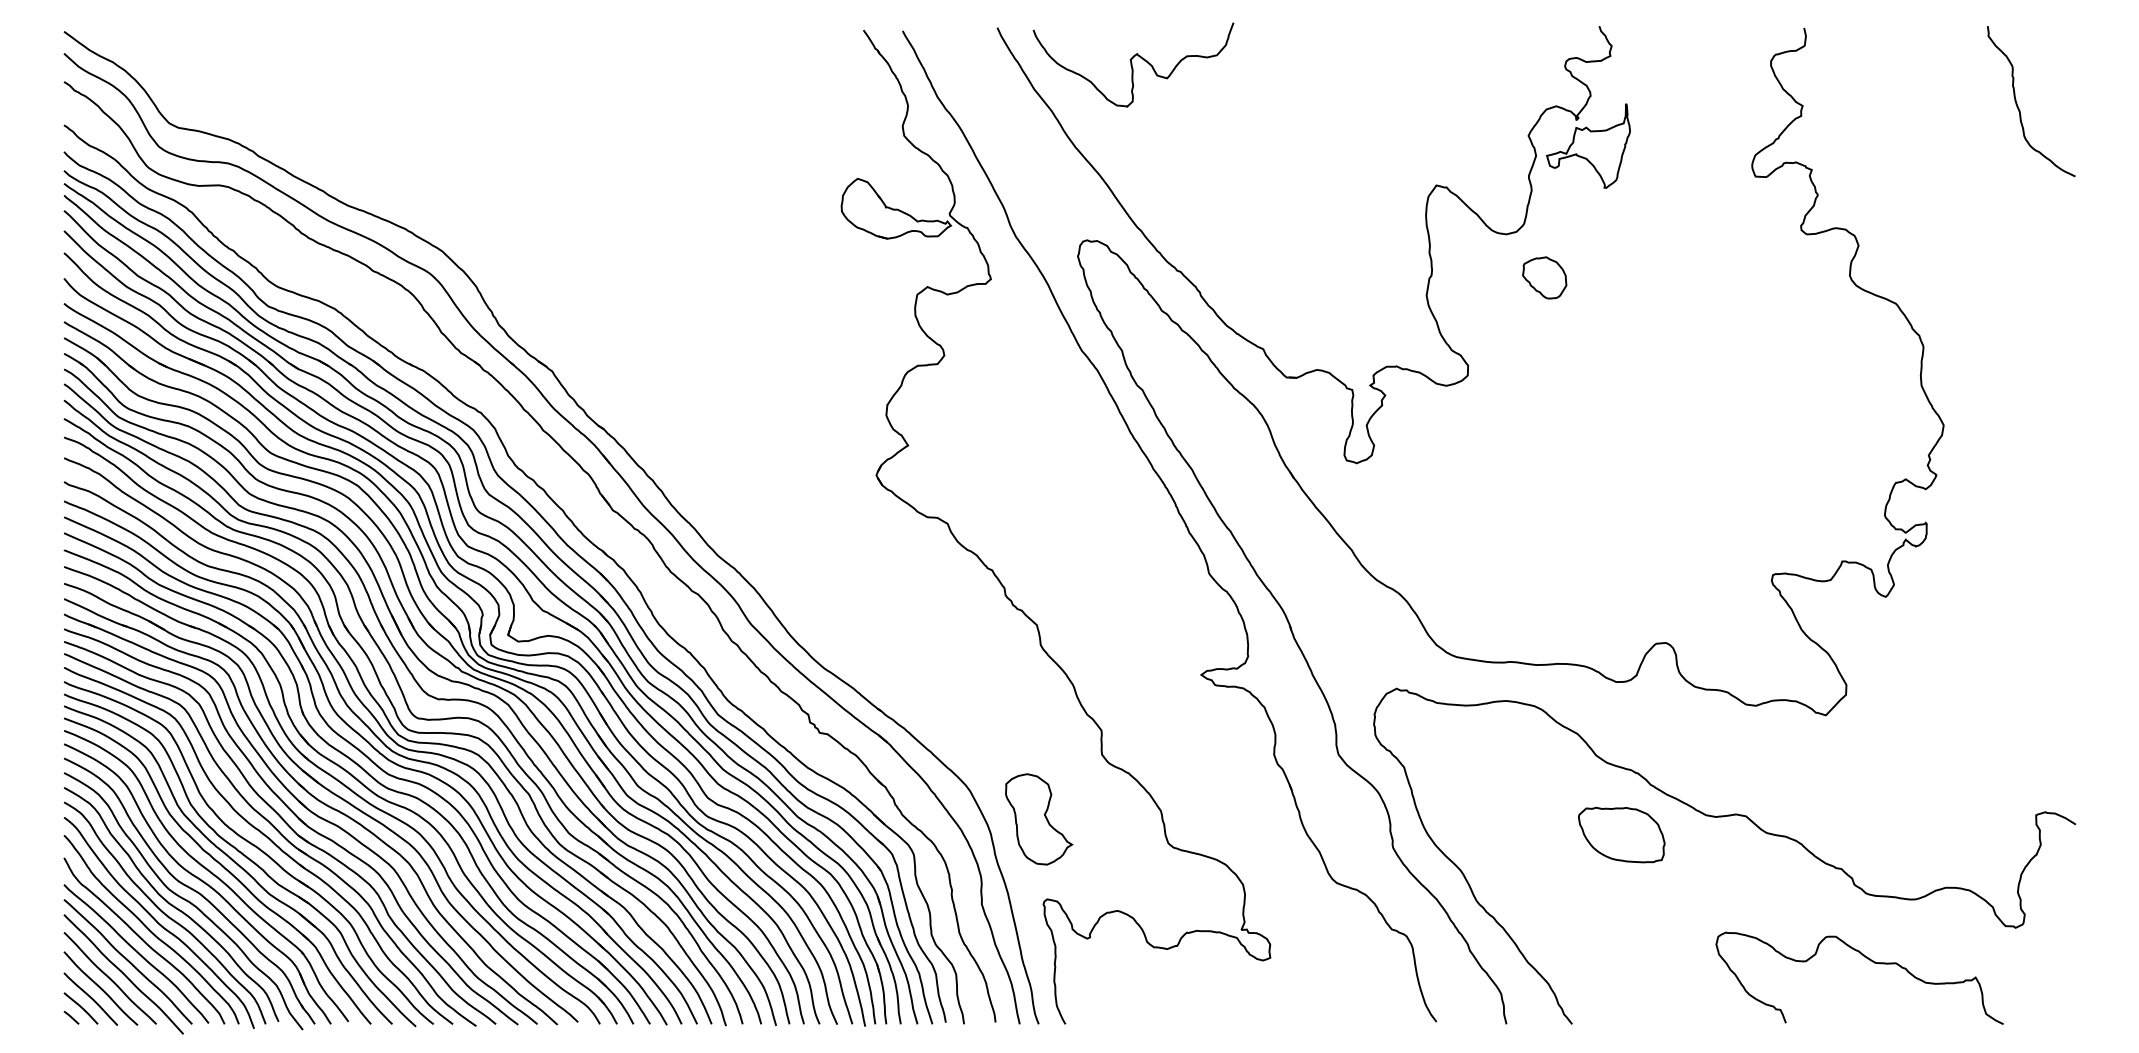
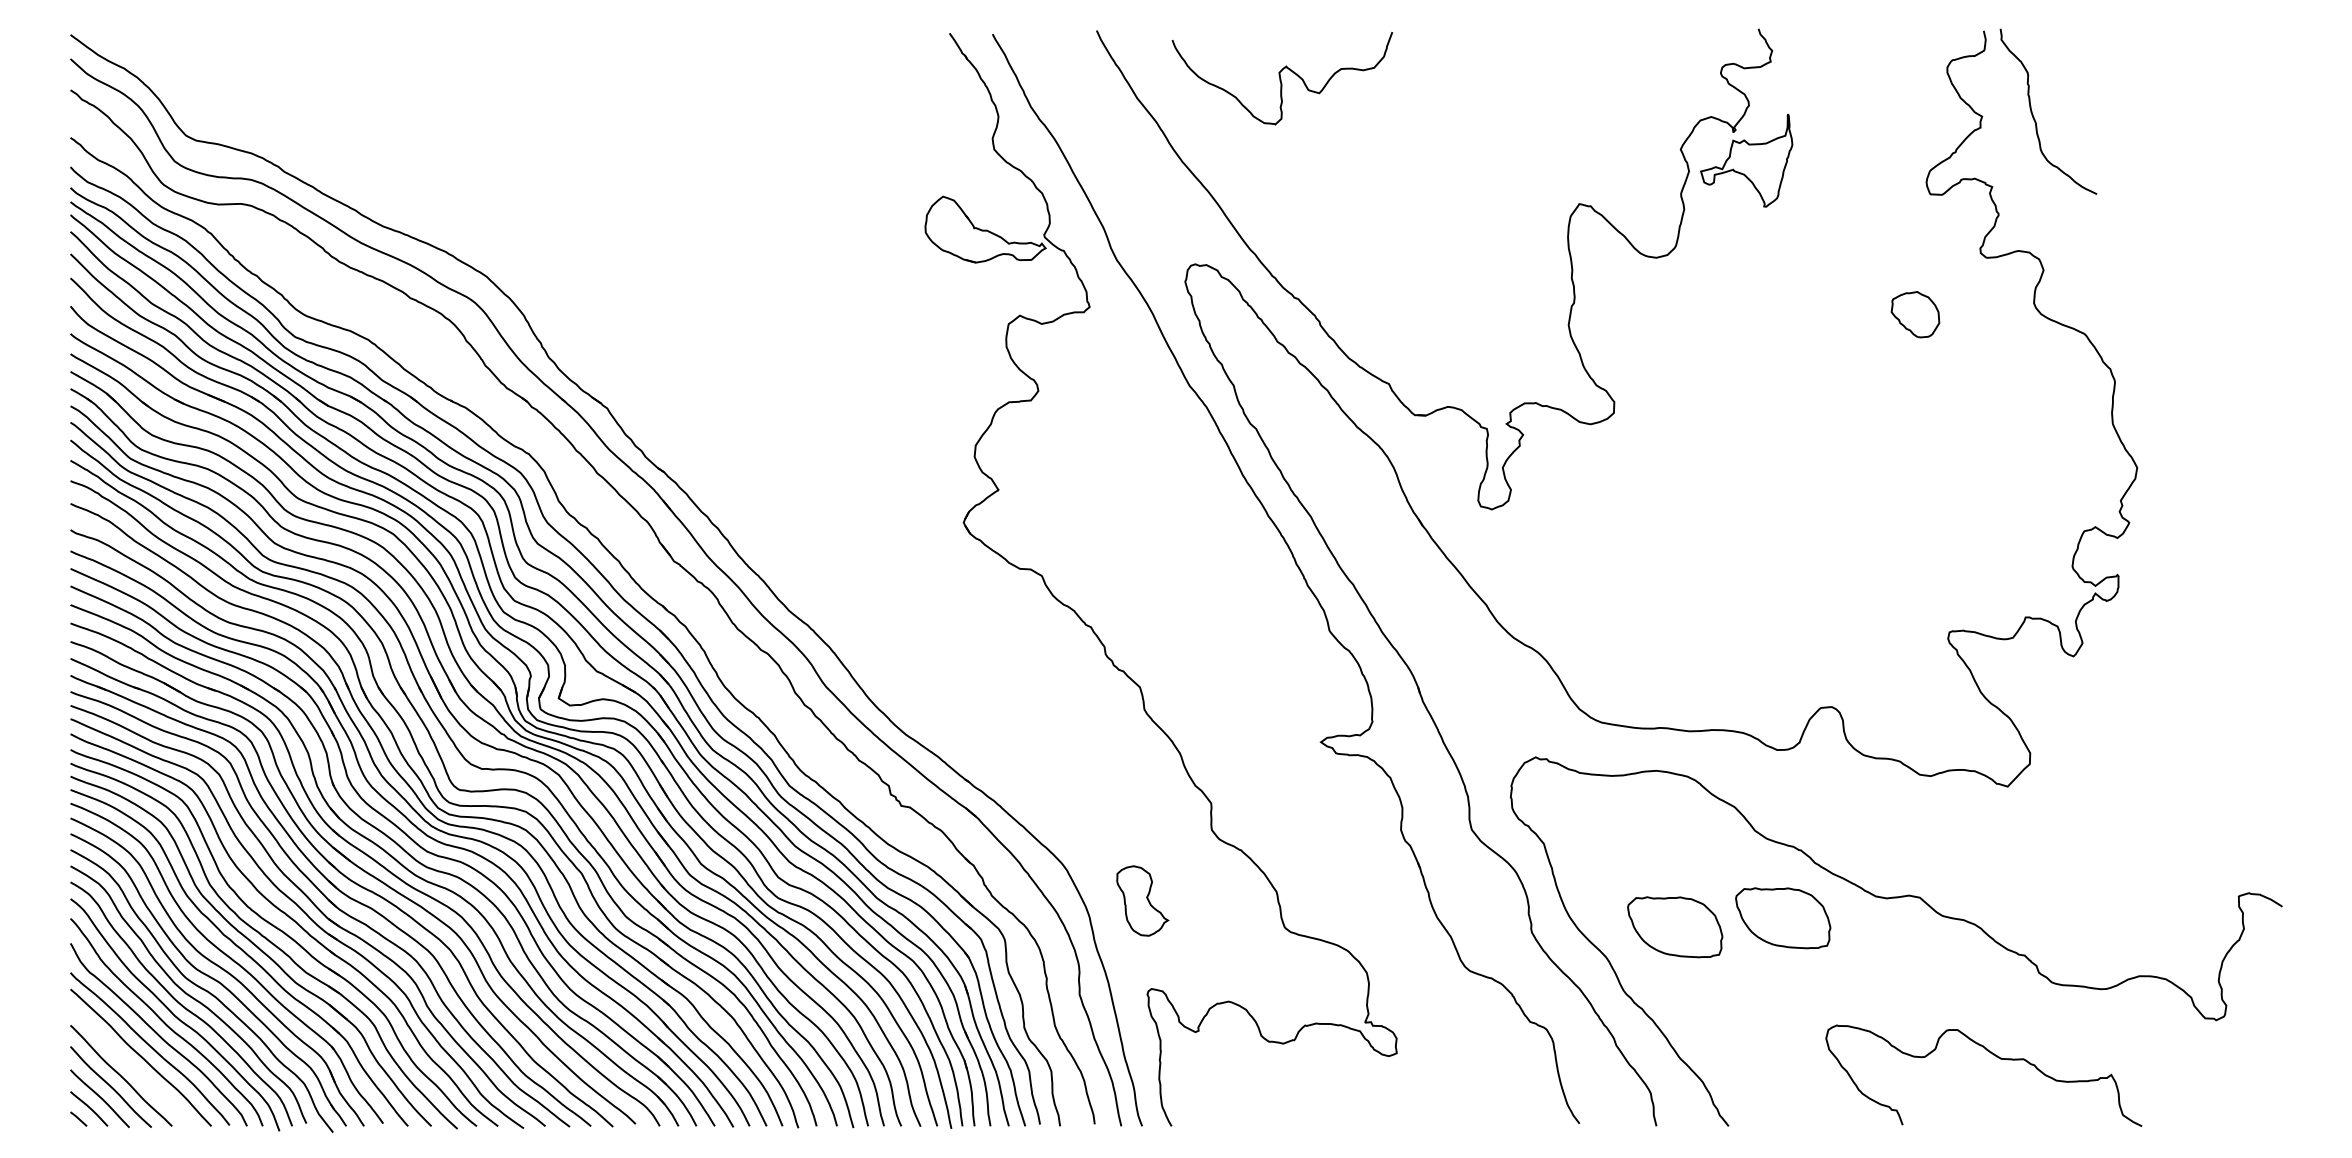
curve: (1132, 64) -> (1281, 78), moved
curve: (2018, 106) -> (2034, 117), moved
part: (1544, 277) -> (1915, 314), moved
part: (1039, 818) -> (1142, 900), size x0.7
part: (1523, 843) -> (1675, 927), added
curve: (1871, 961) -> (1996, 1057), moved
curve: (124, 974) -> (136, 1071), removed

